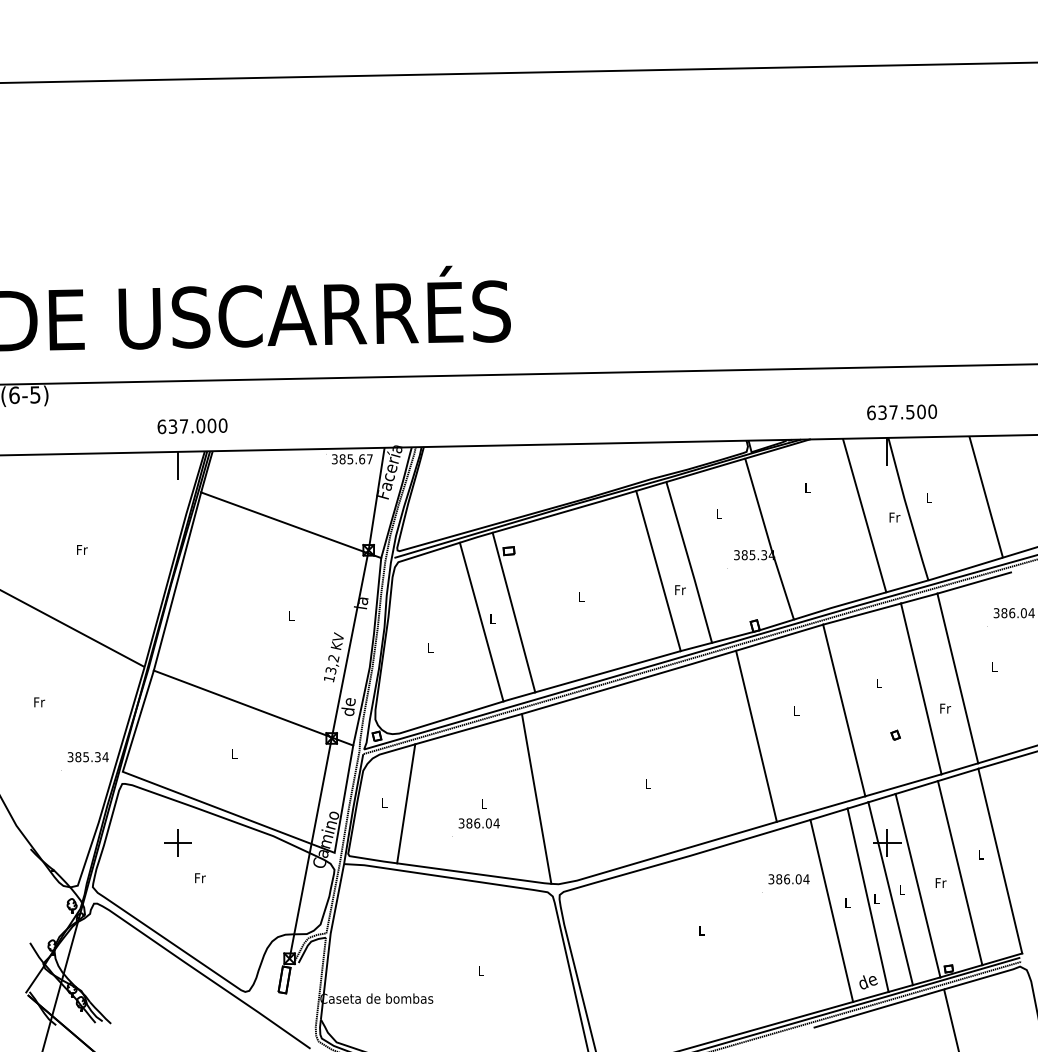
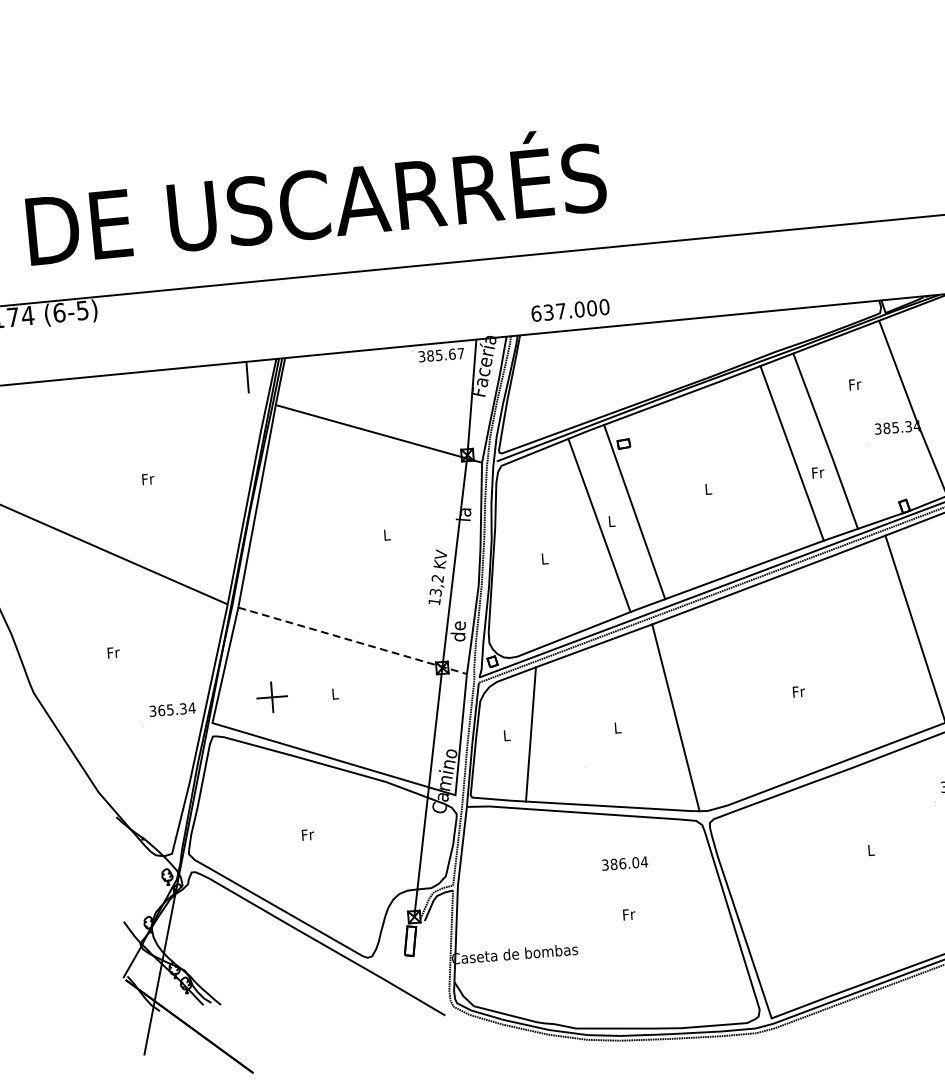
text: (192, 426) -> (570, 310), moved
text: (719, 513) -> (855, 384), L -> Fr
line: (253, 708) -> (352, 641), solid -> dashed
text: (78, 757) -> (161, 710), 385.34 -> 365.34
text: (648, 784) -> (799, 692), L -> Fr
text: (478, 823) -> (624, 863), moved
part: (177, 842) -> (271, 696), moved
text: (481, 971) -> (629, 914), L -> Fr

